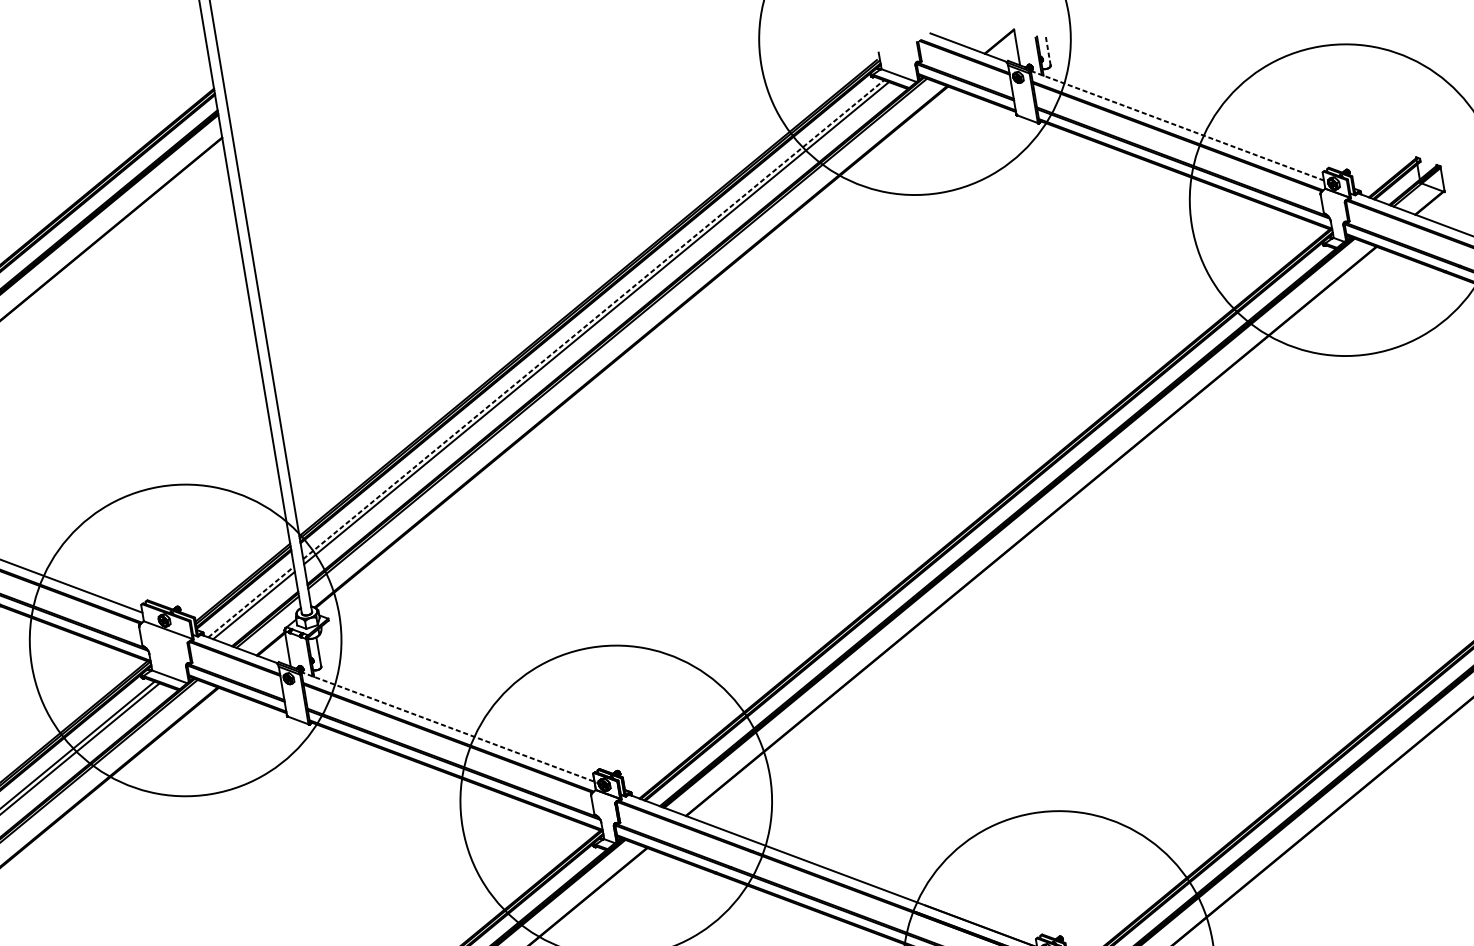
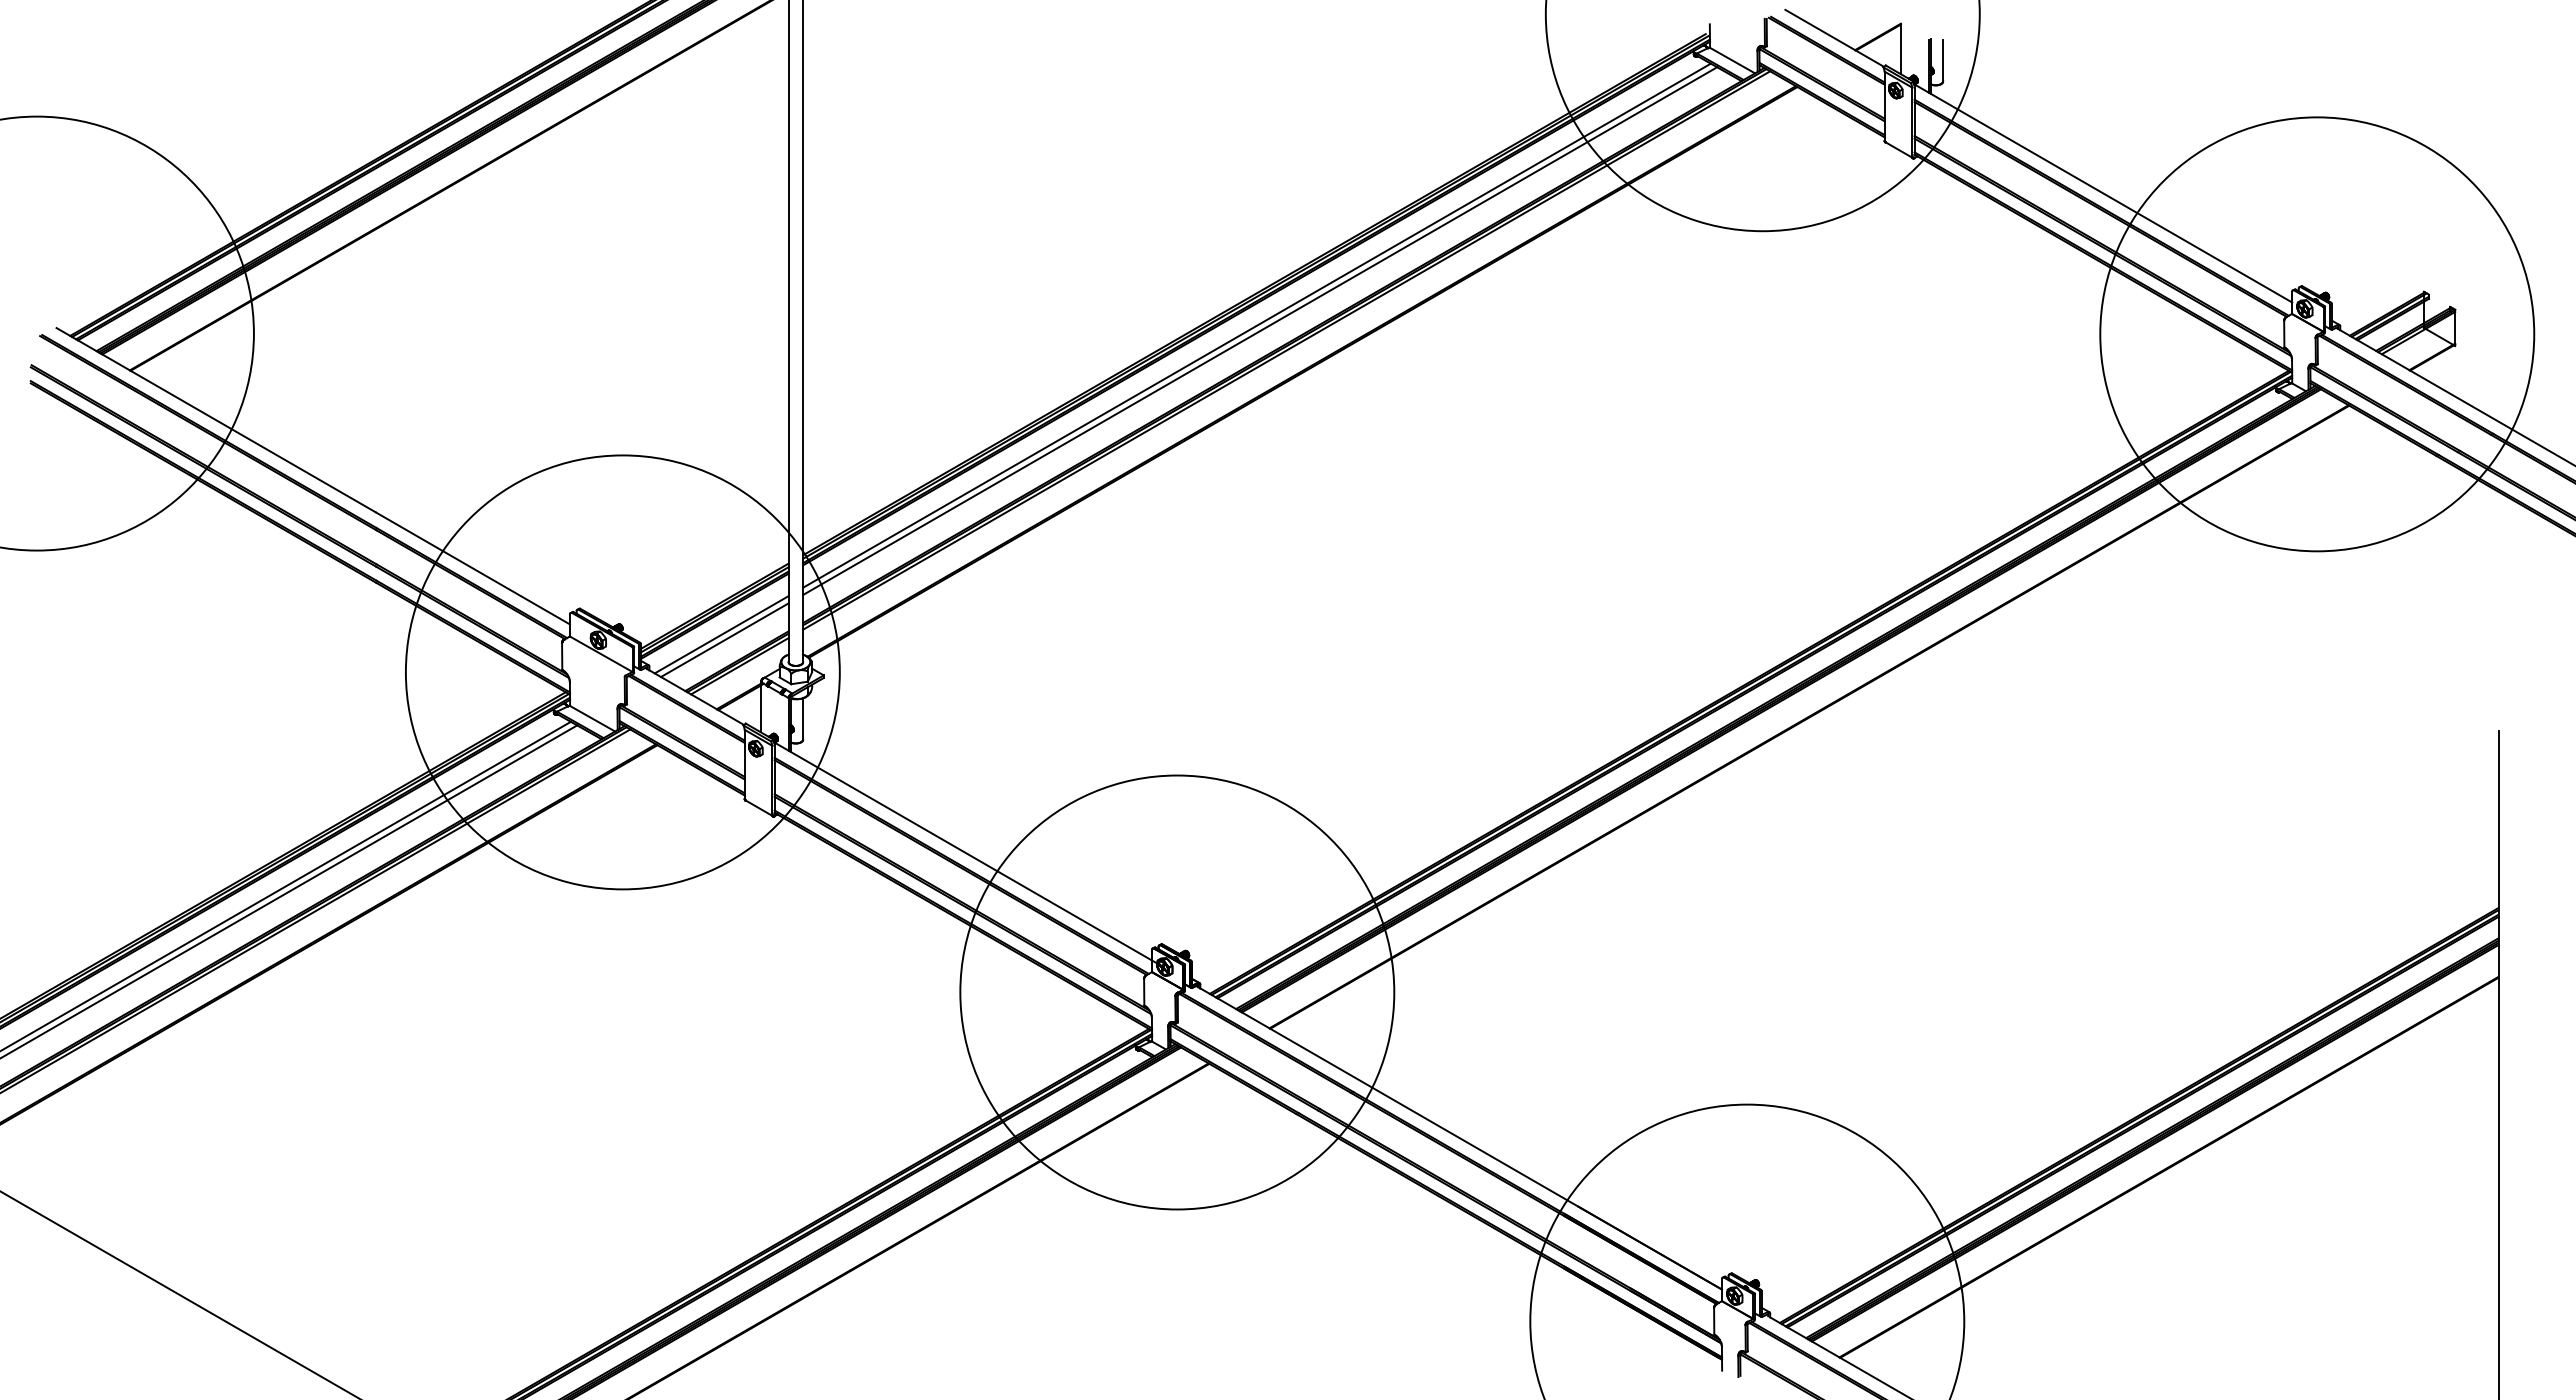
line: (1048, 50) -> (1943, 60), dashed -> solid
line: (1176, 125) -> (2102, 193), dashed -> solid
line: (594, 319) -> (1257, 325), dashed -> solid
line: (251, 601) -> (722, 634), dashed -> solid
line: (450, 727) -> (966, 853), dashed -> solid

